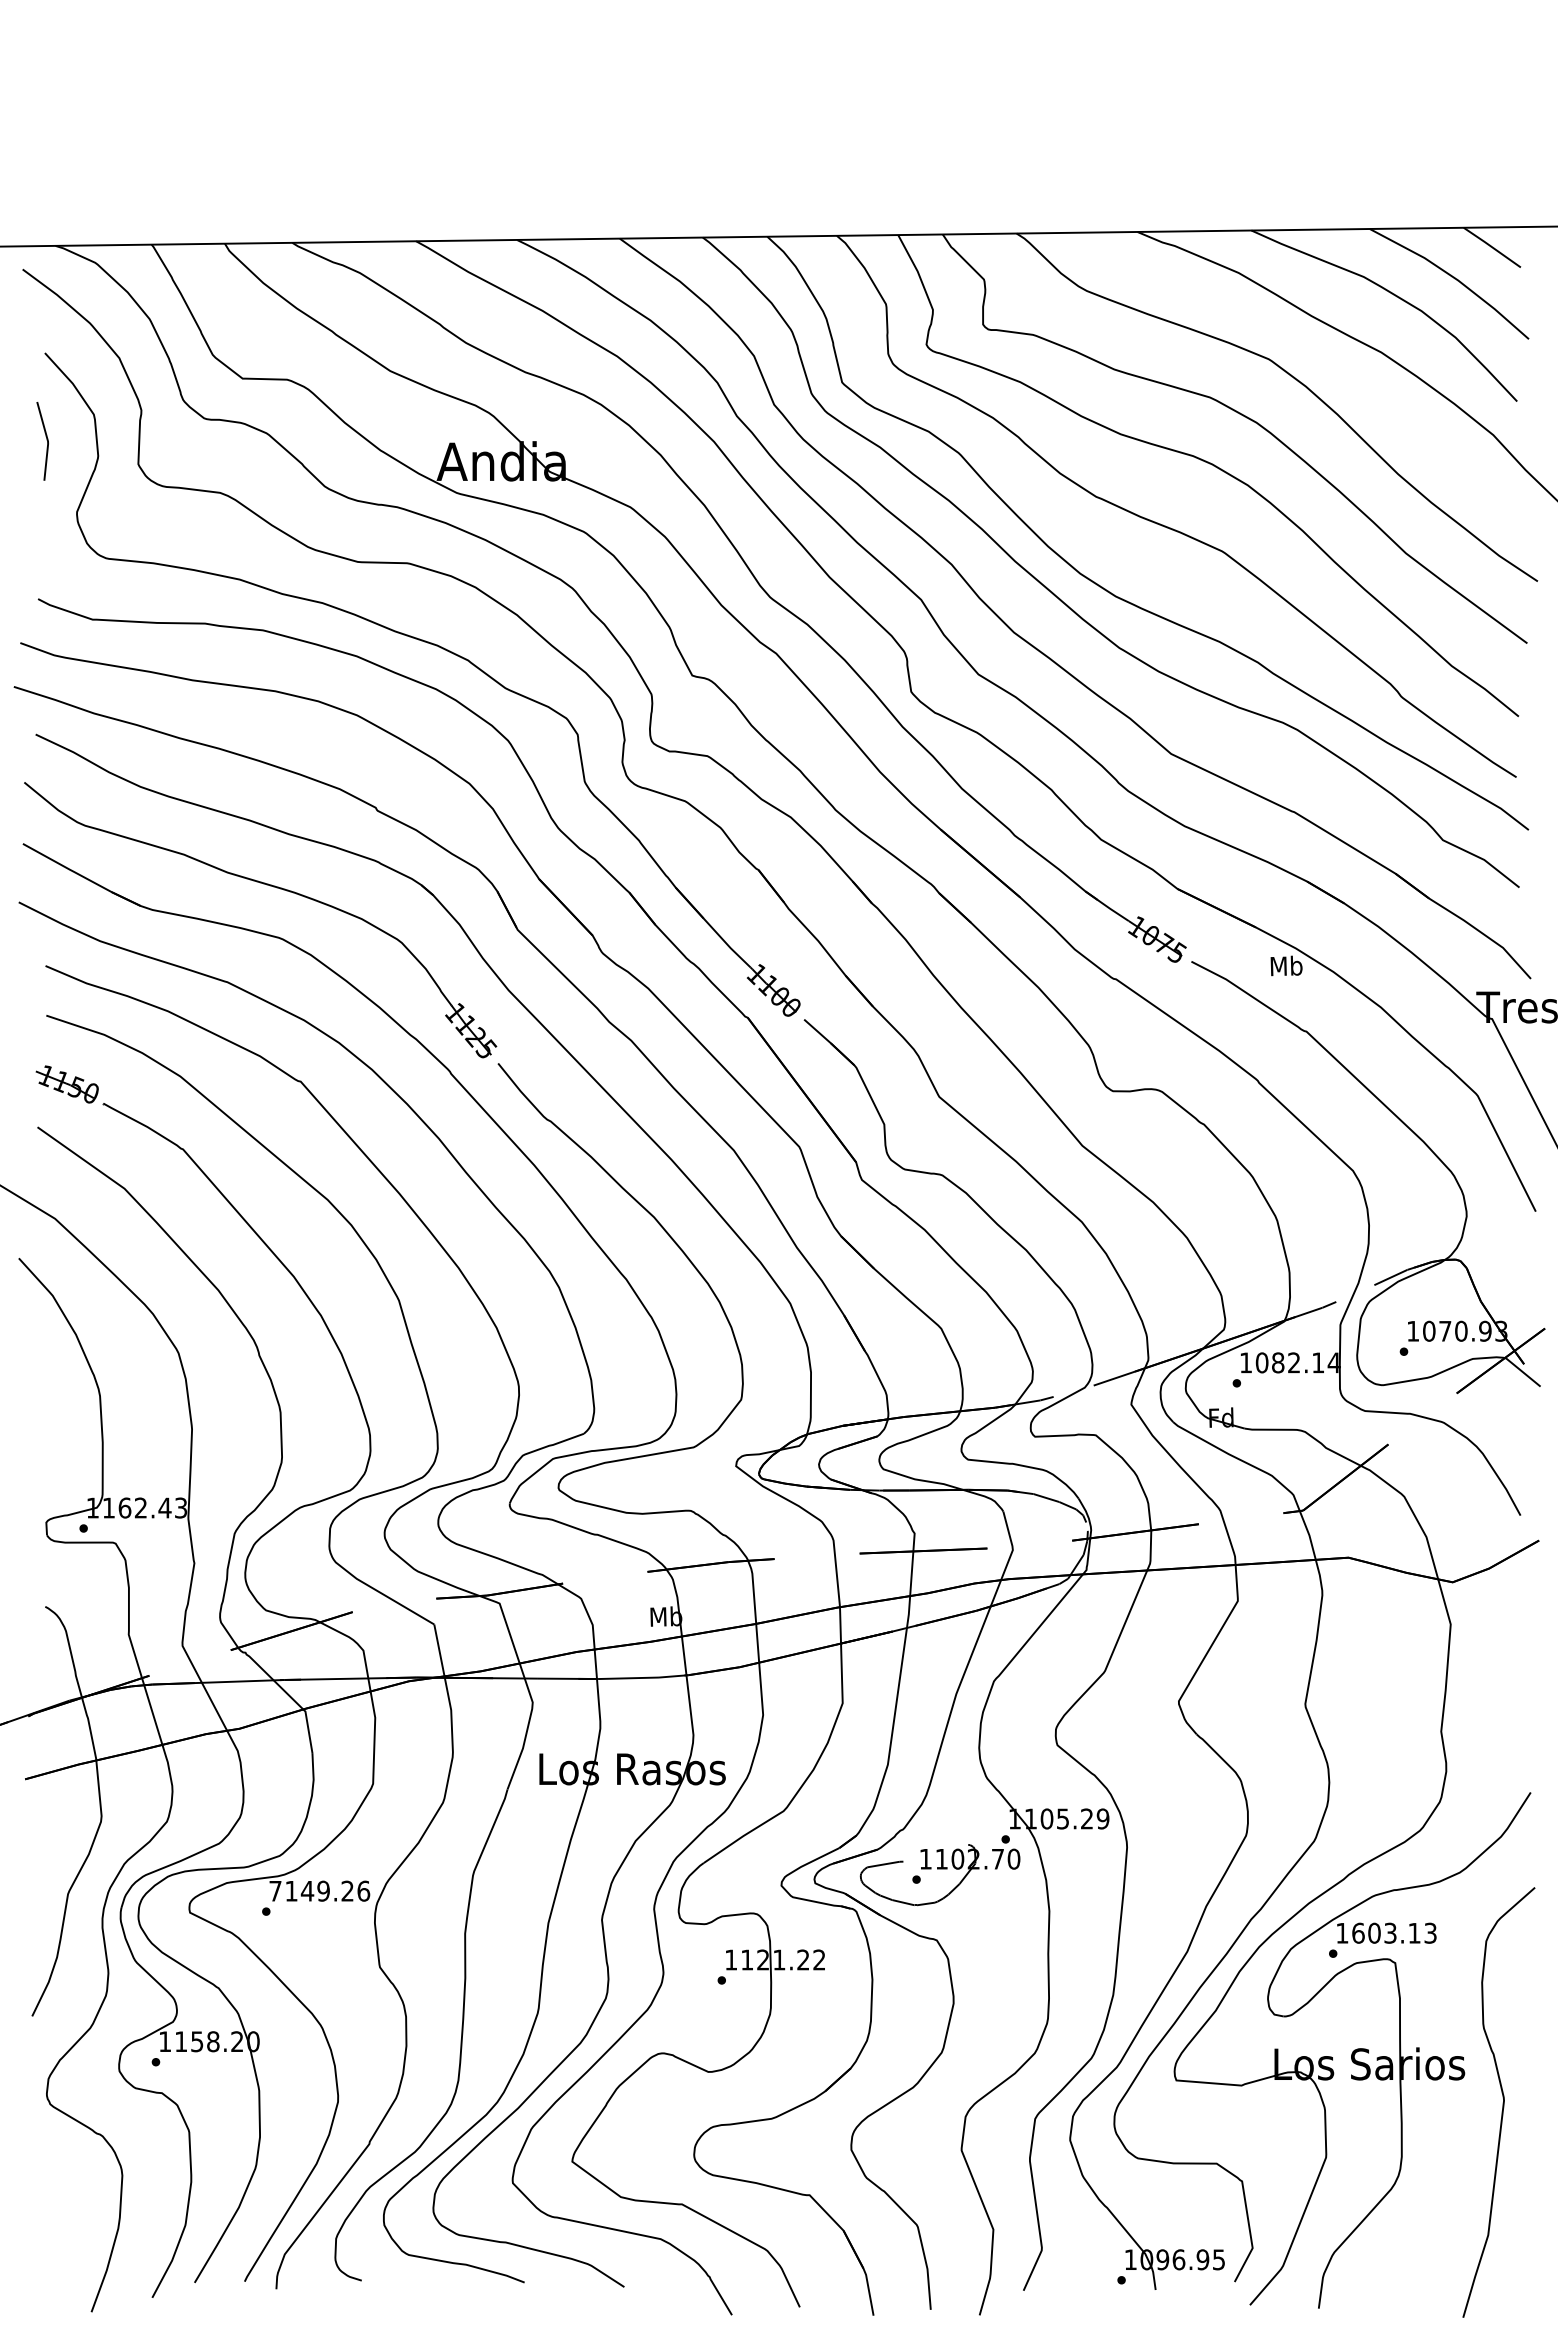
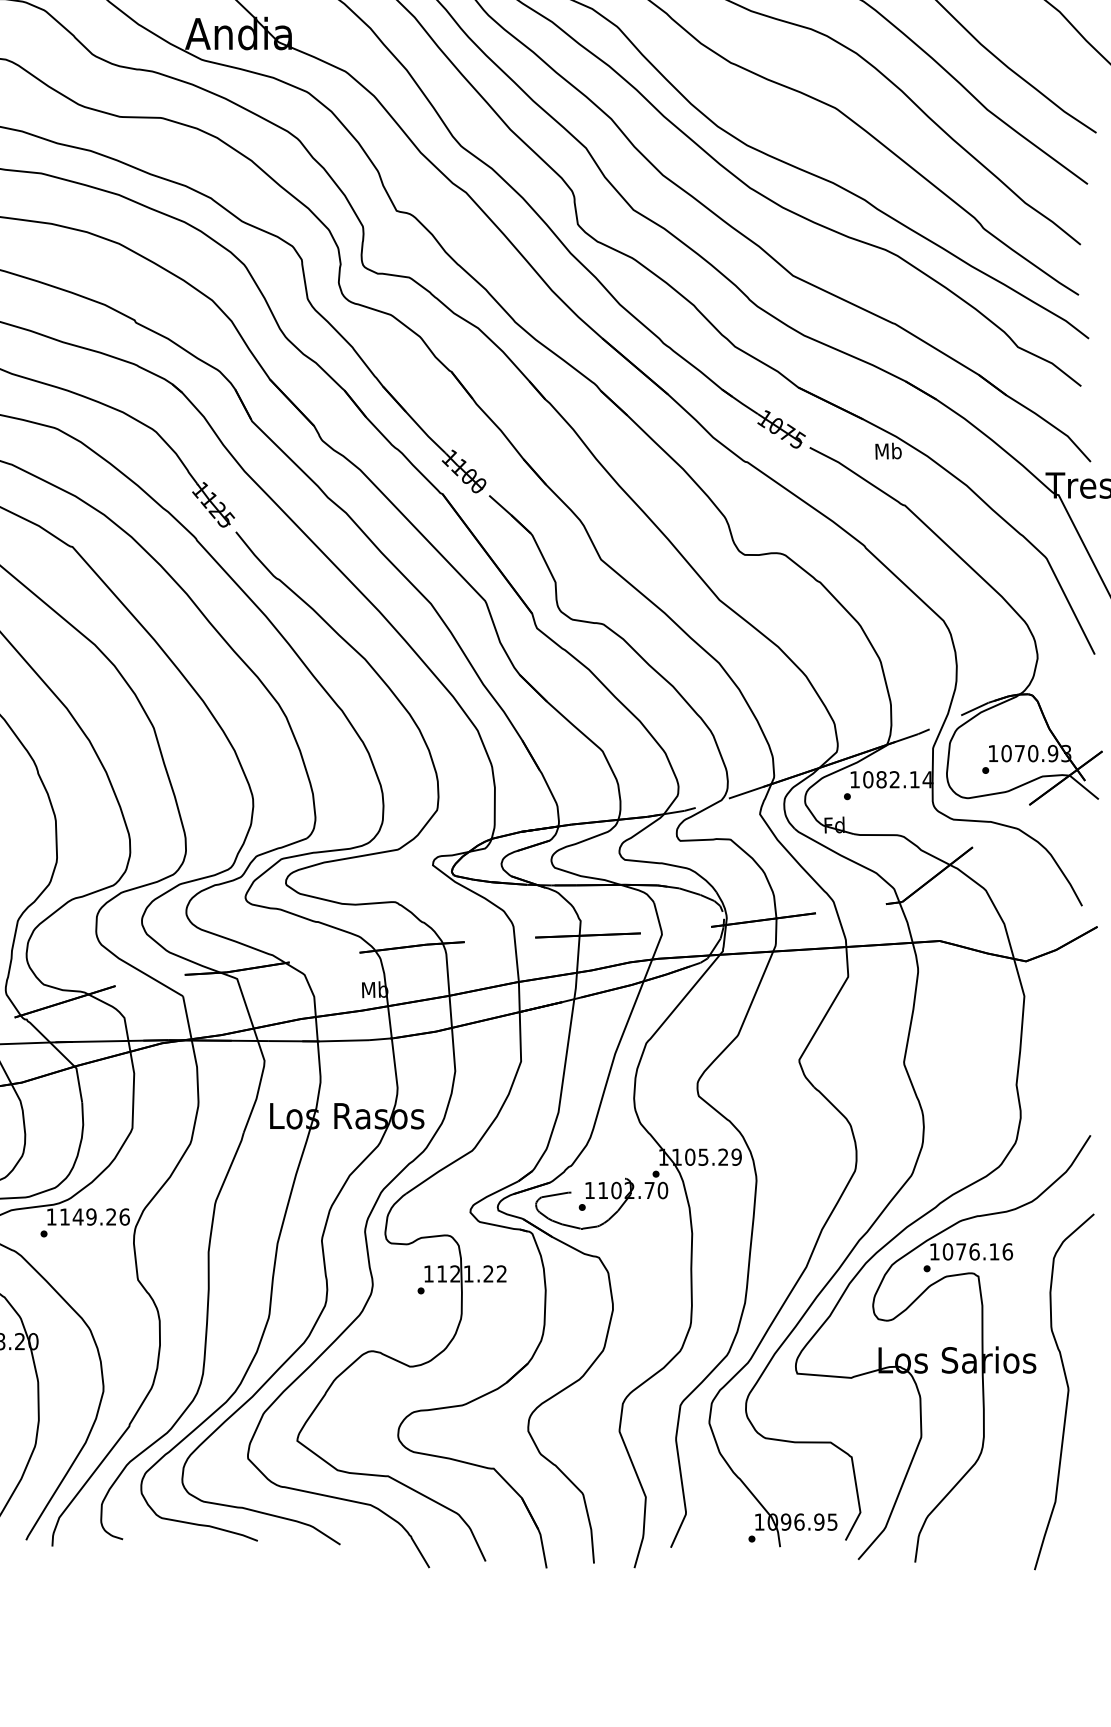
text: (275, 1891) -> (51, 1217), 7149.26 -> 1149.26
text: (1394, 1932) -> (977, 1251), 1603.13 -> 1076.16

